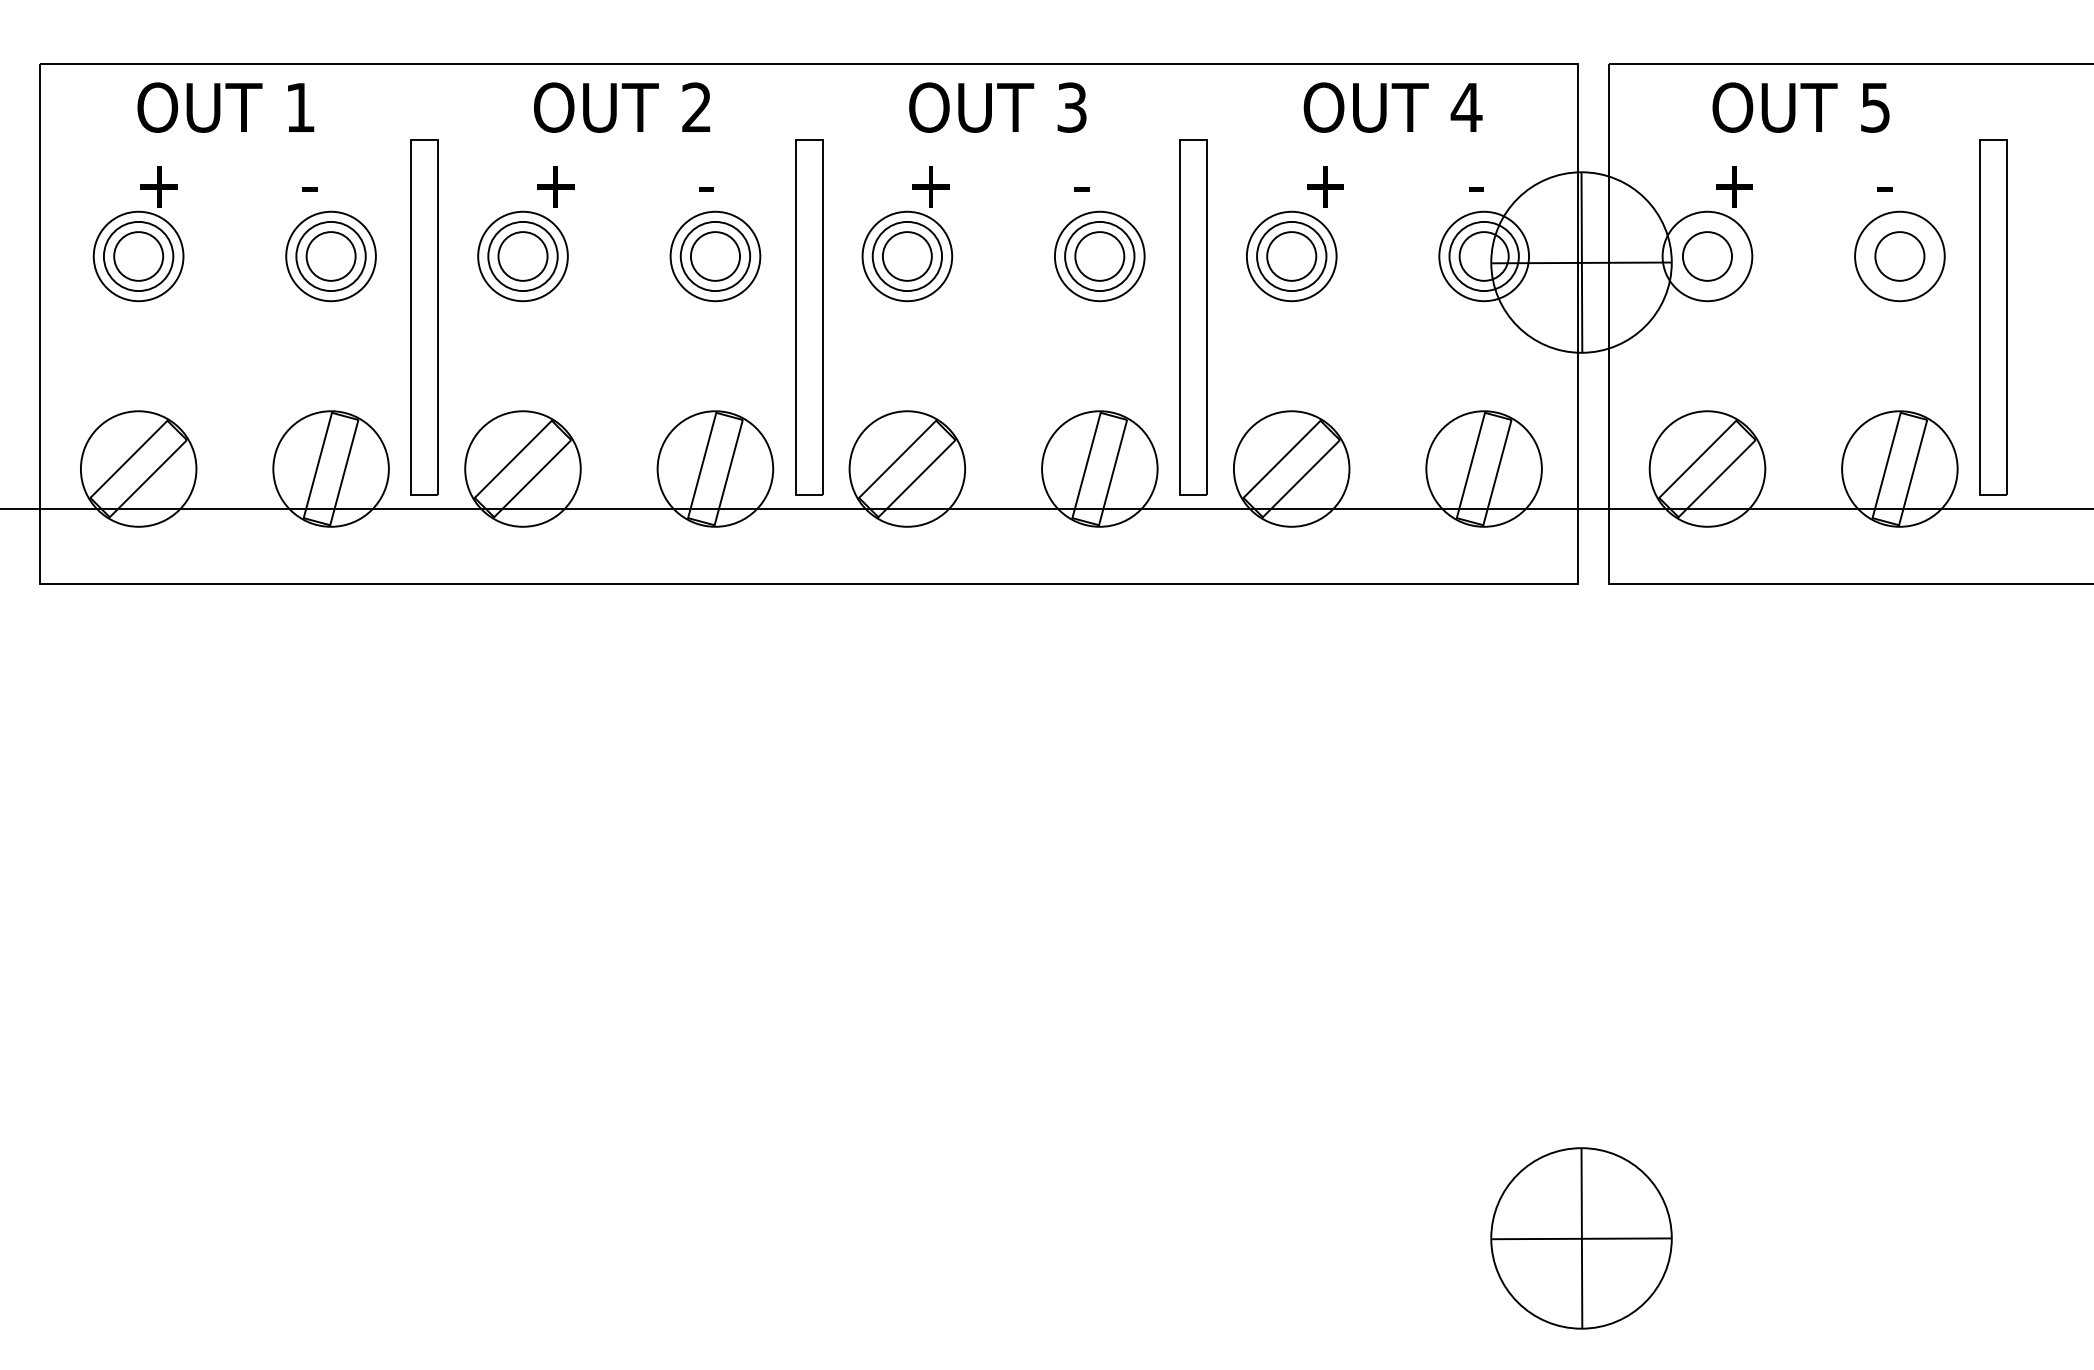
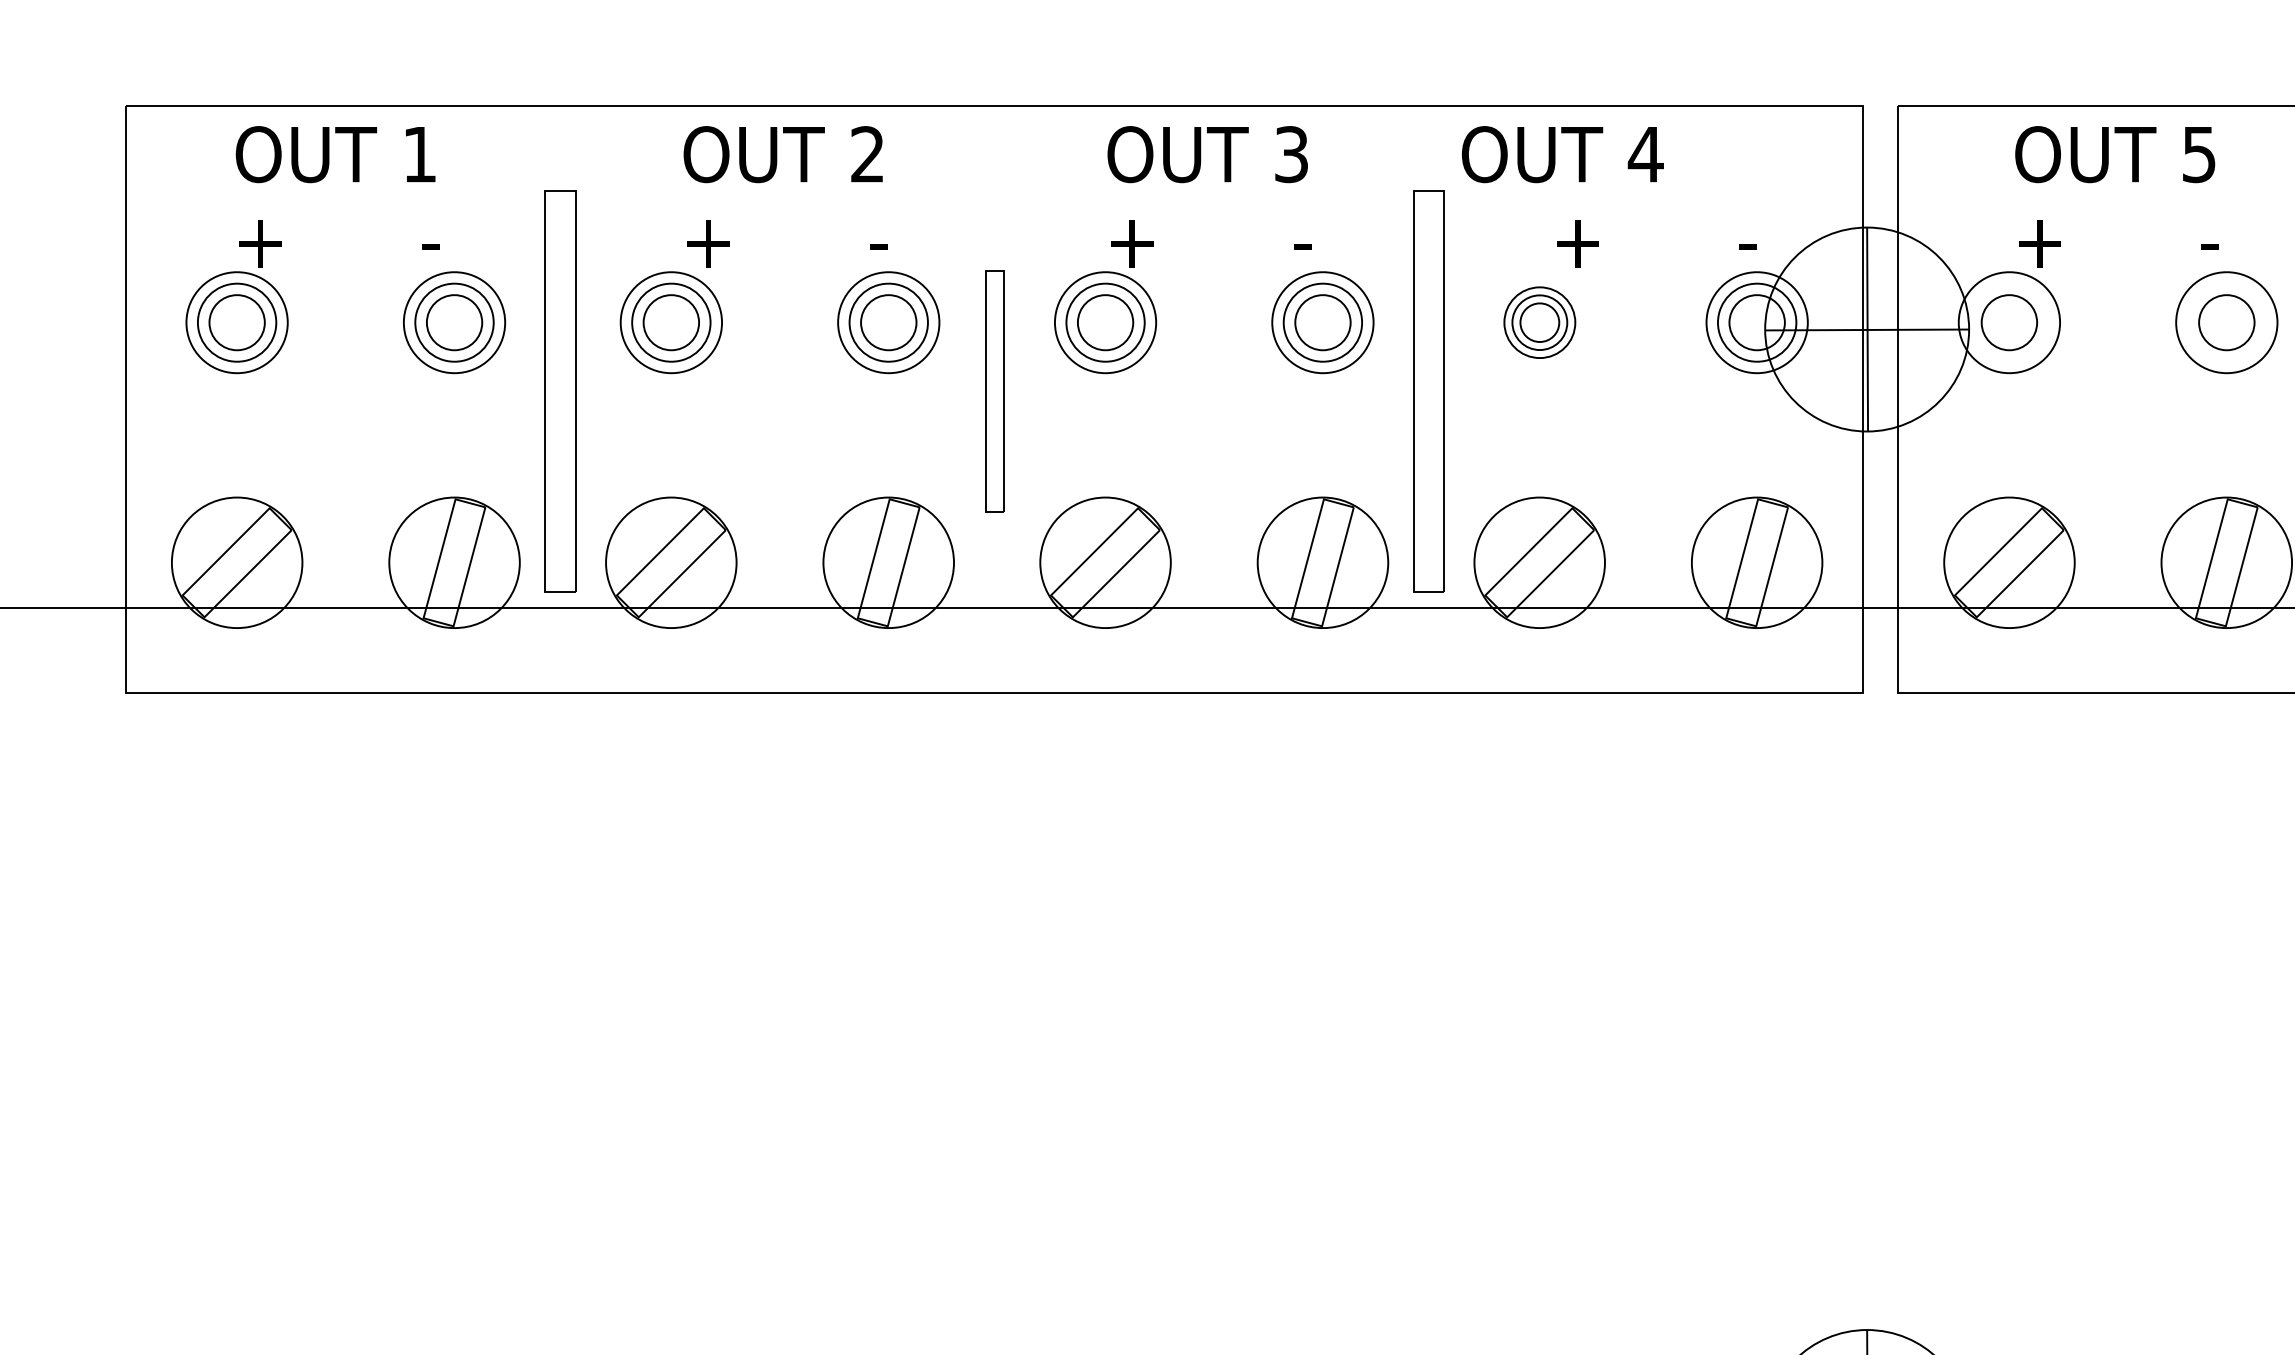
text: (1392, 107) -> (1562, 154), moved
part: (1291, 256) -> (1539, 322), size x0.7
part: (809, 317) -> (994, 391), size x0.6

